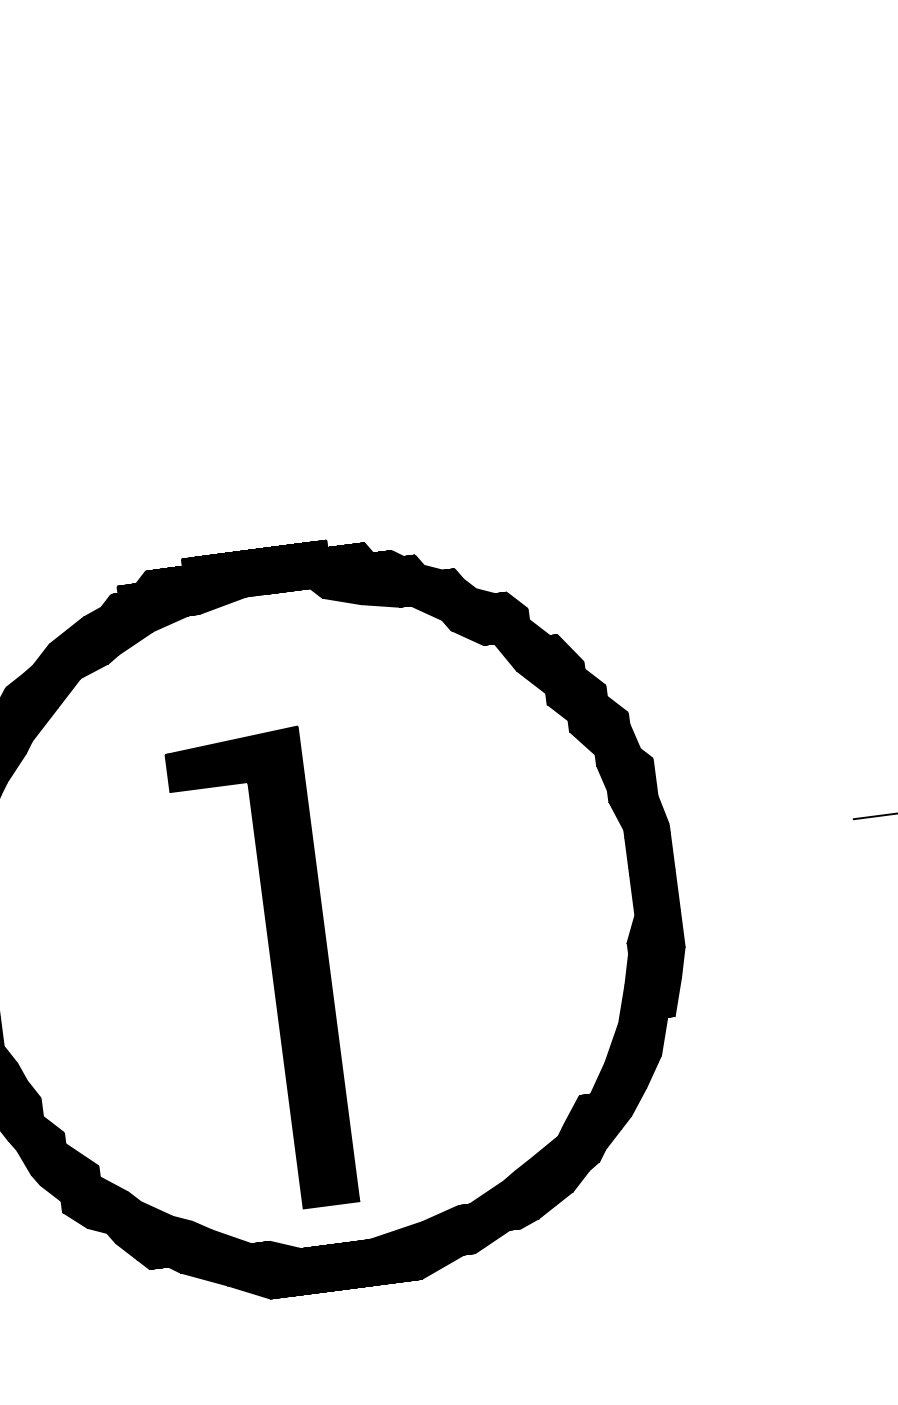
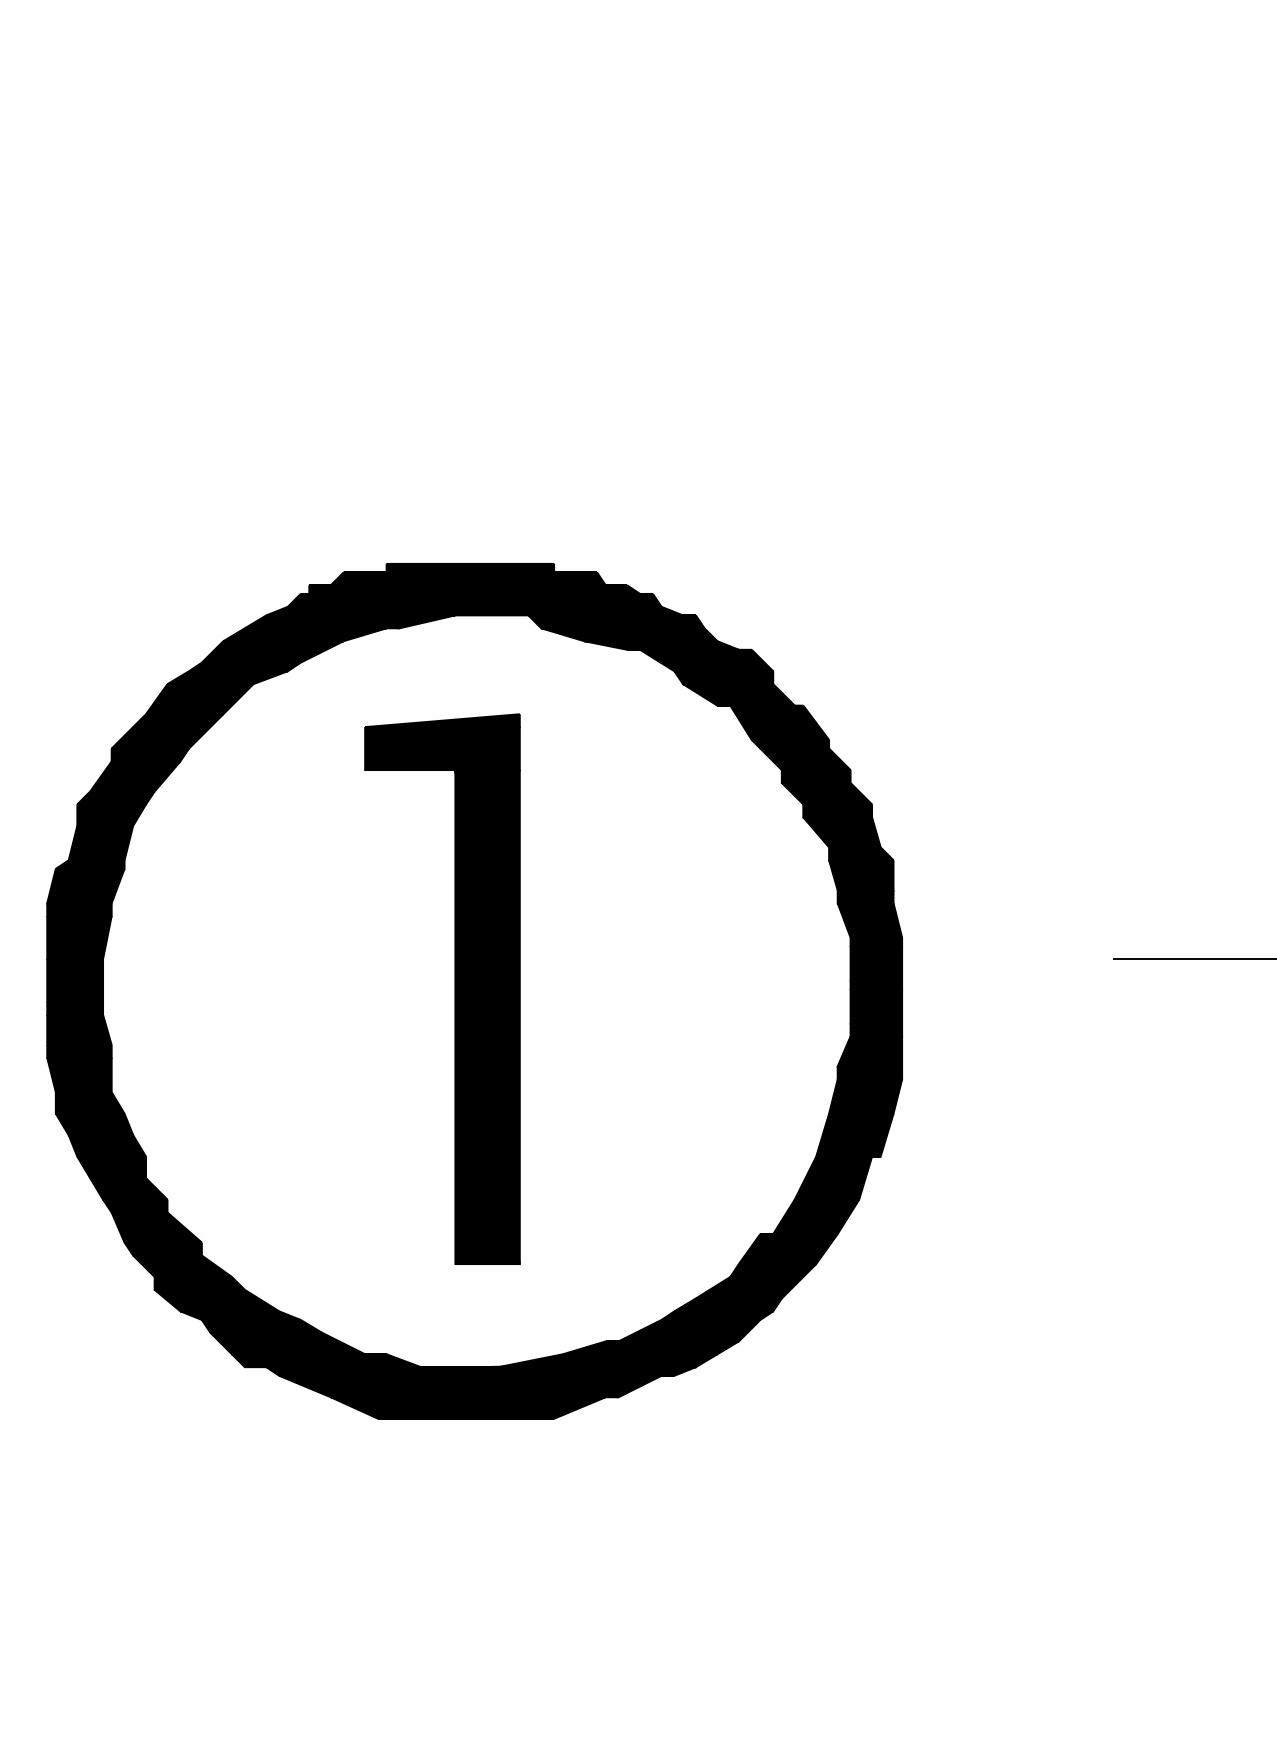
part: (271, 970) -> (454, 988), moved

